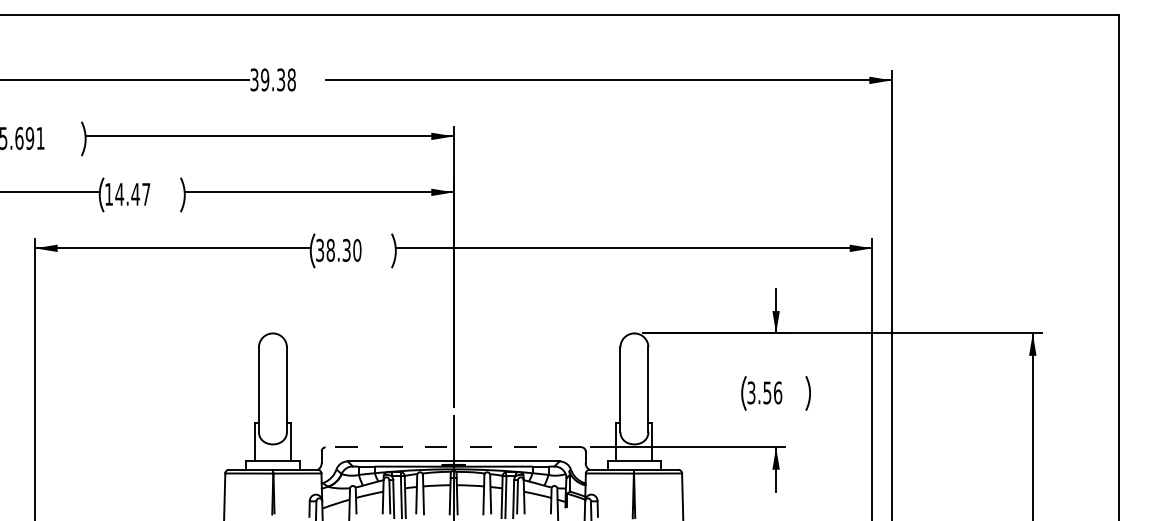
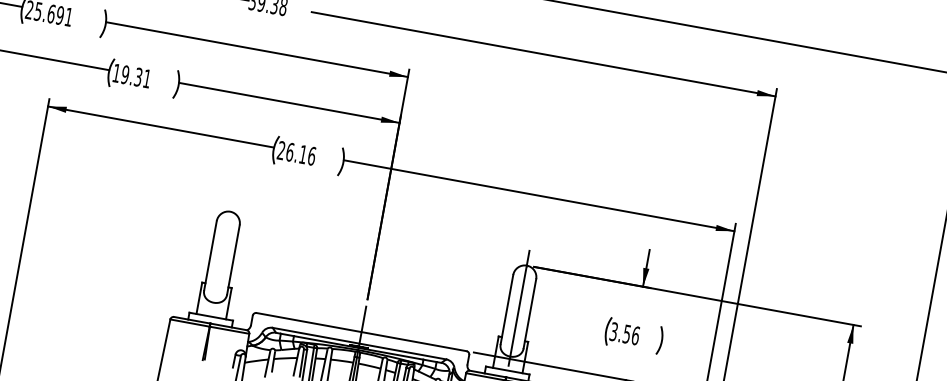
text: (132, 193) -> (136, 76), 14.47 -> 19.31
text: (338, 249) -> (296, 152), 38.30 -> 26.16
line: (634, 385) -> (519, 308), added
line: (453, 447) -> (361, 332), dashed -> solid

